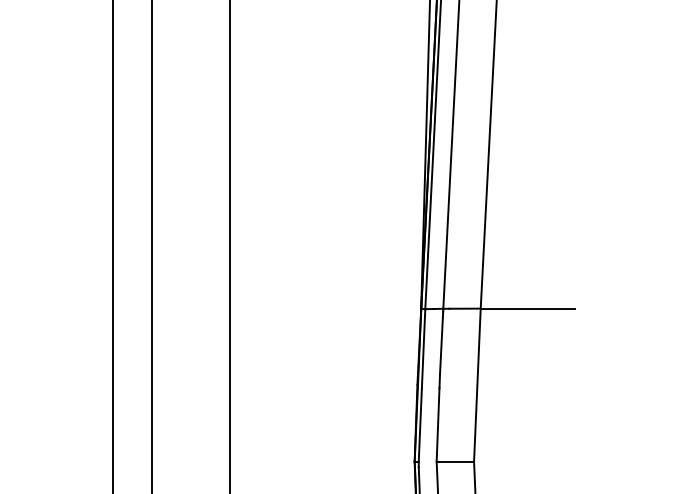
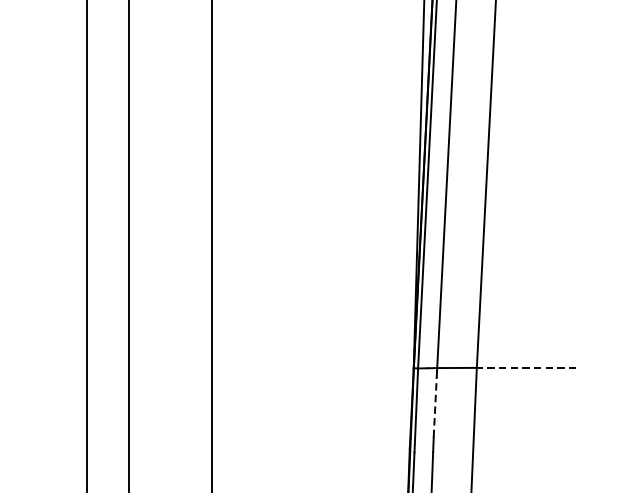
line: (527, 308) -> (526, 367), solid -> dashed
line: (441, 345) -> (435, 406), solid -> dashed

